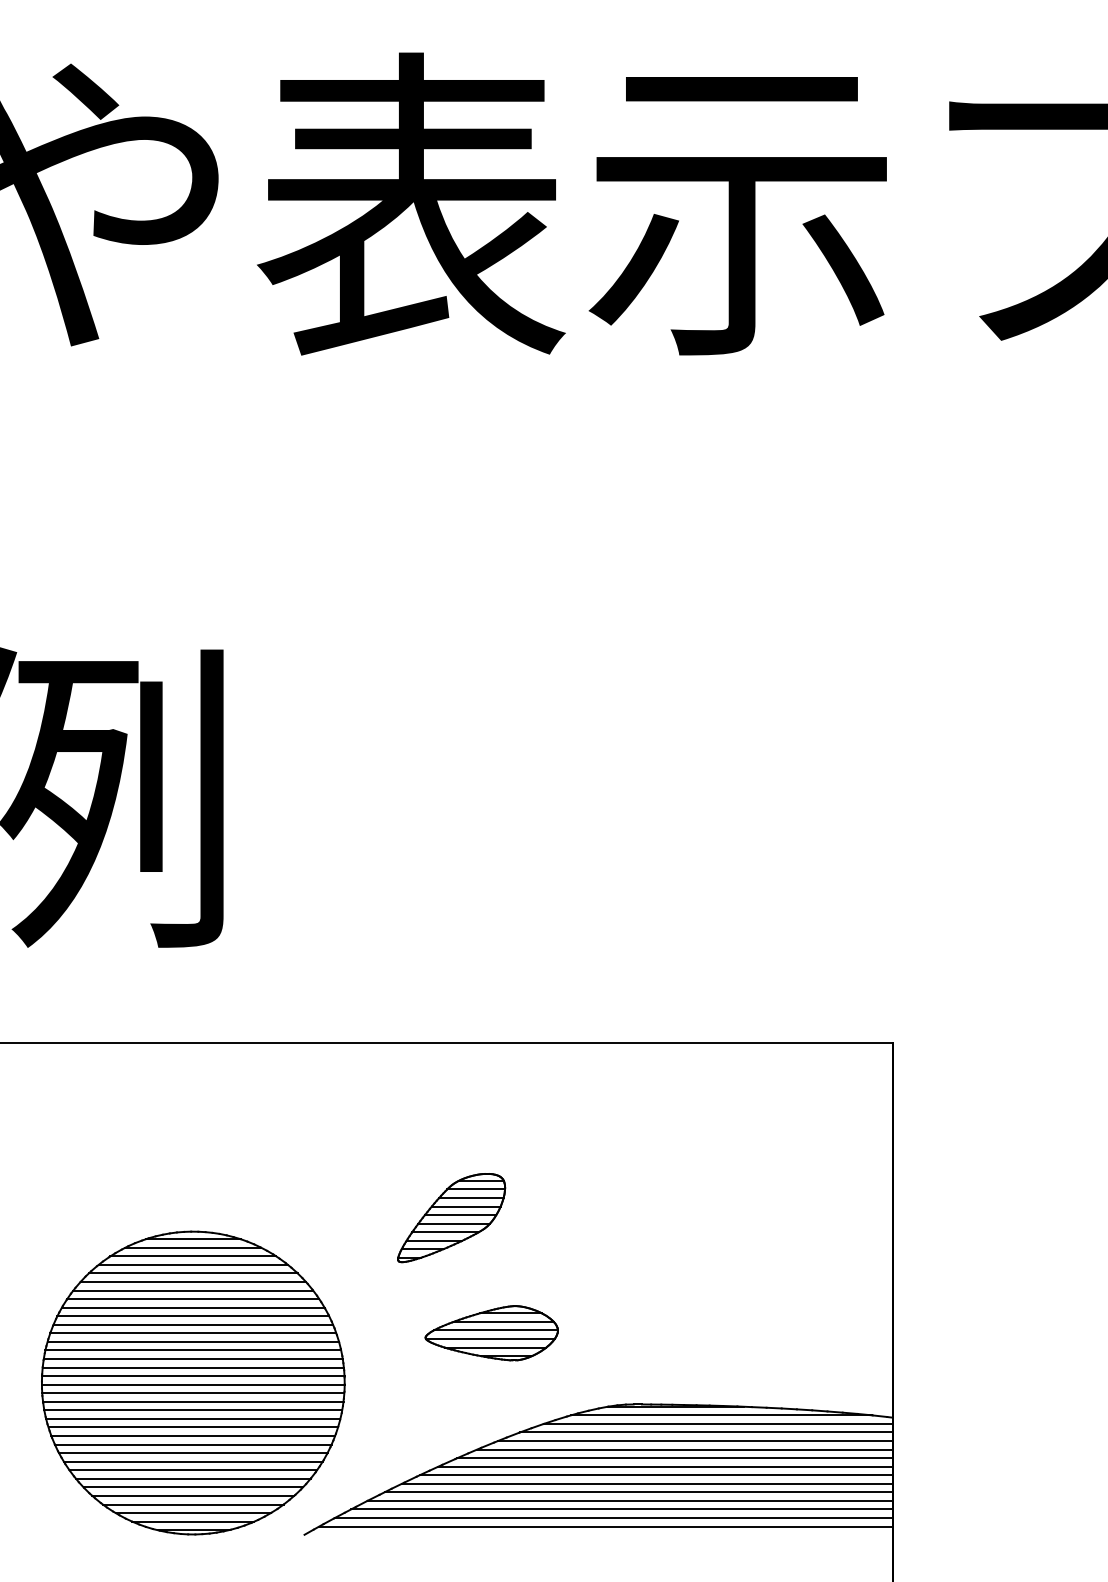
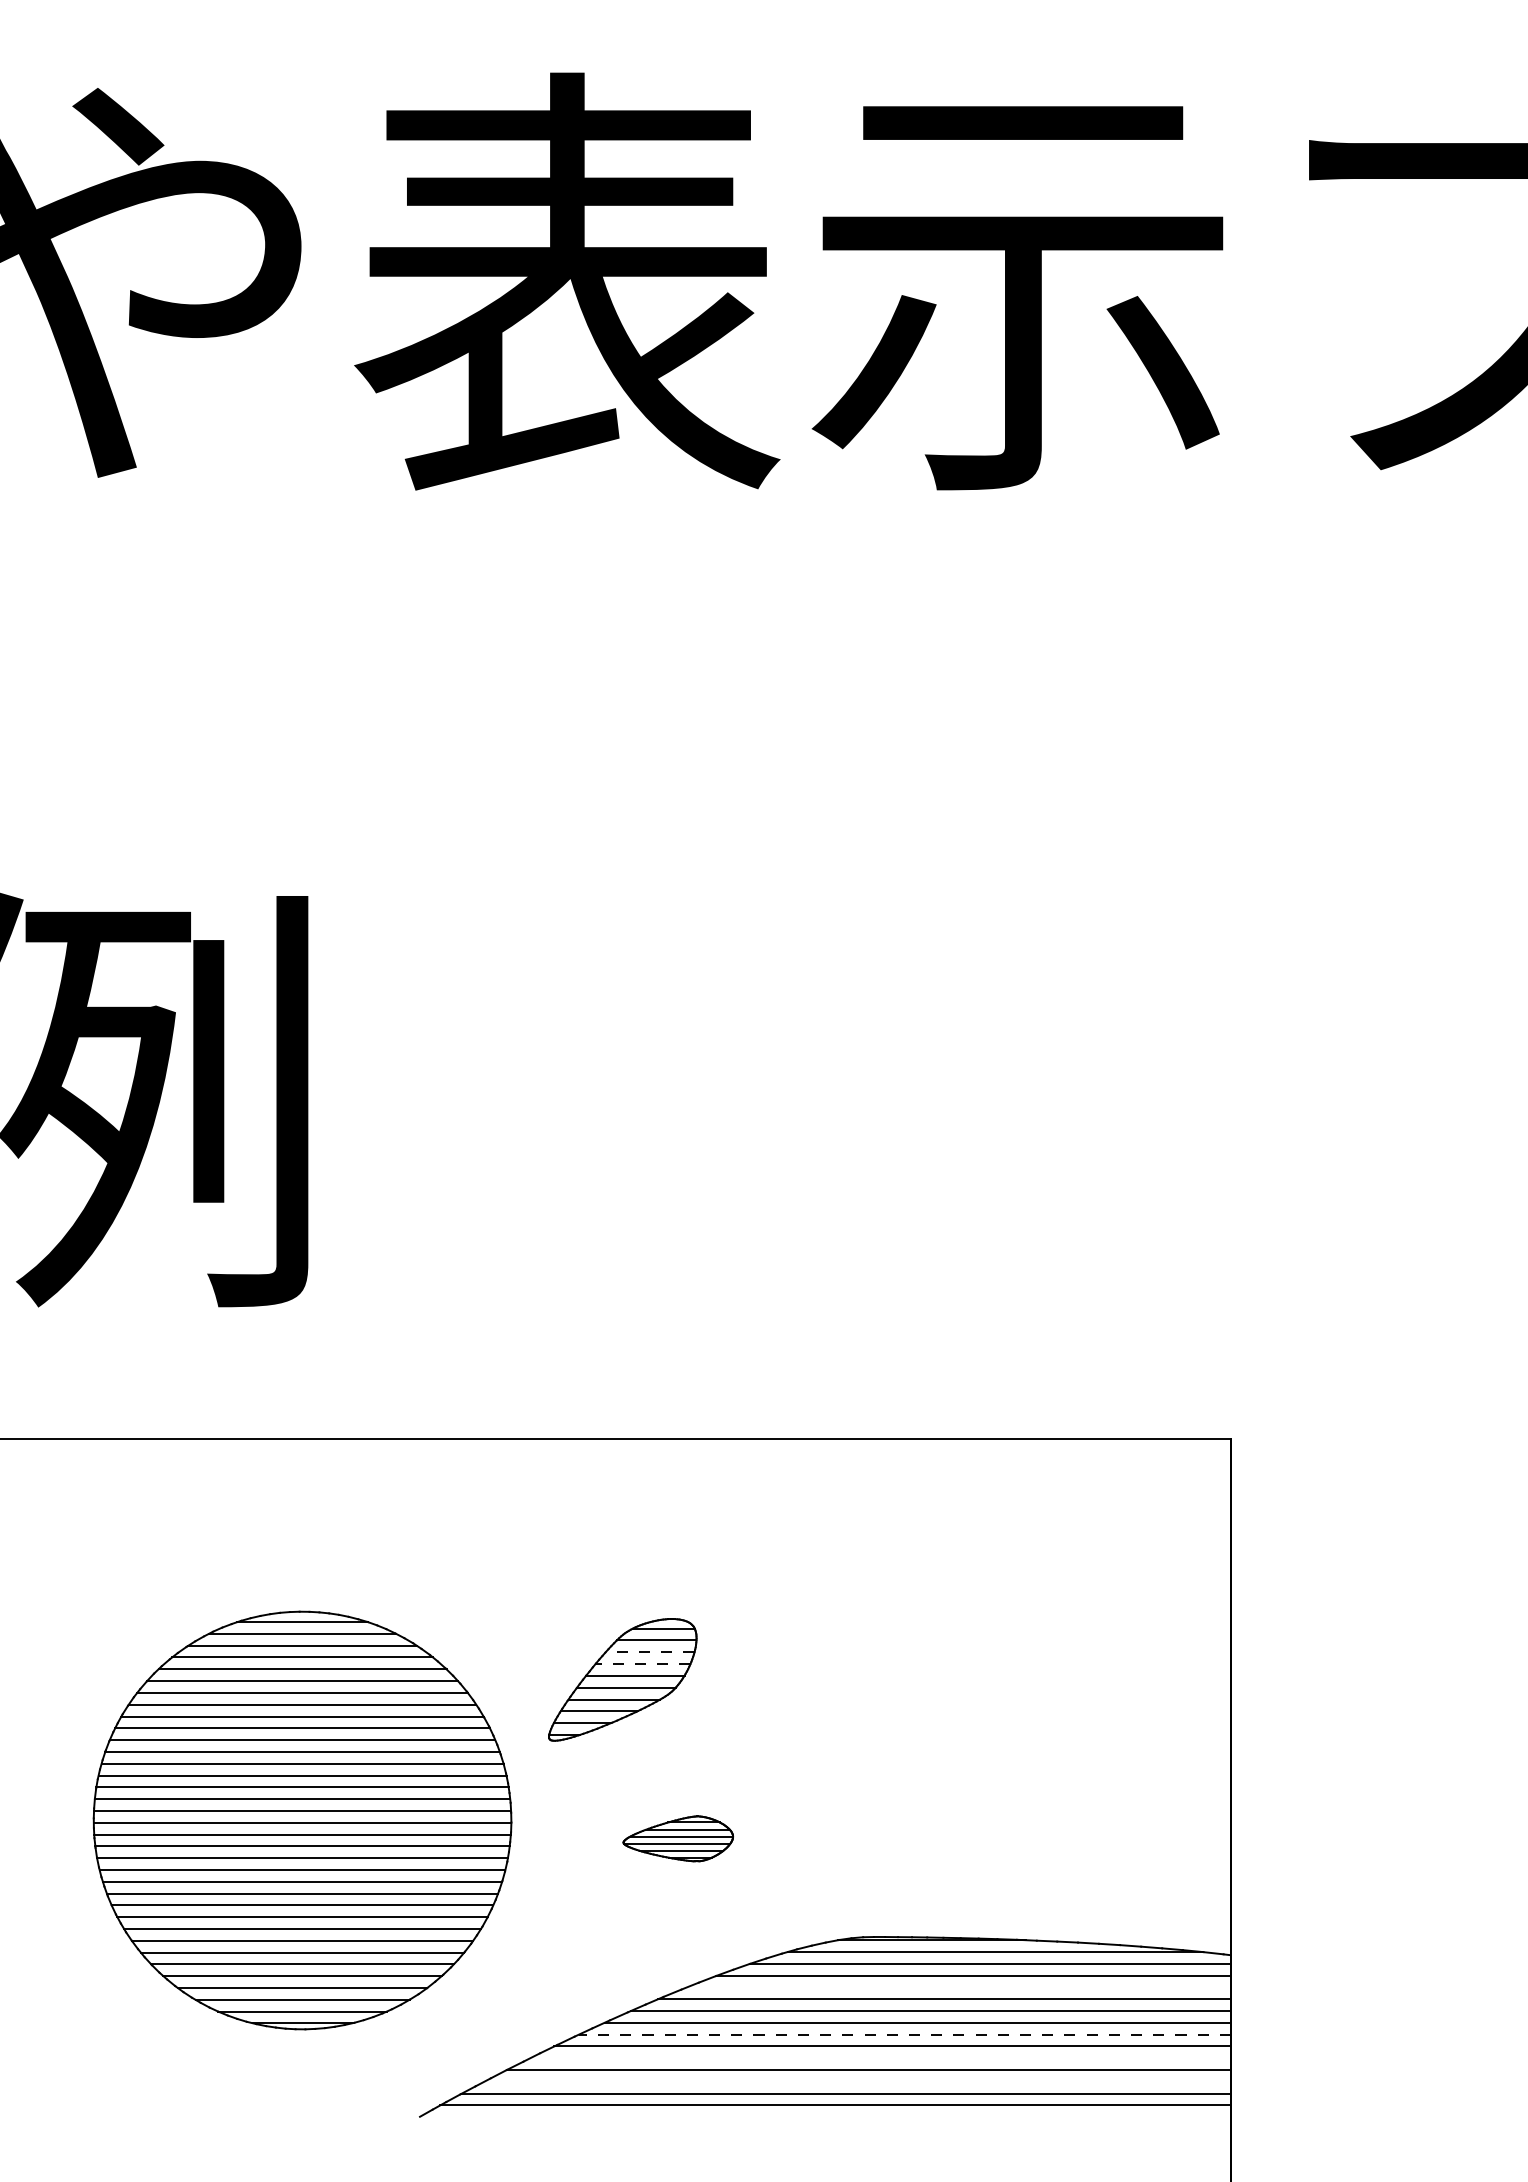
line: (470, 1198) -> (649, 1652), solid -> dashed
line: (465, 1206) -> (642, 1664), solid -> dashed
part: (492, 1333) -> (678, 1838), size x0.6
part: (193, 1383) -> (302, 1820), moved
line: (695, 1441) -> (958, 1987), removed
line: (655, 1475) -> (904, 2034), solid -> dashed
line: (638, 1492) -> (880, 2058), removed
line: (621, 1509) -> (857, 2081), removed

